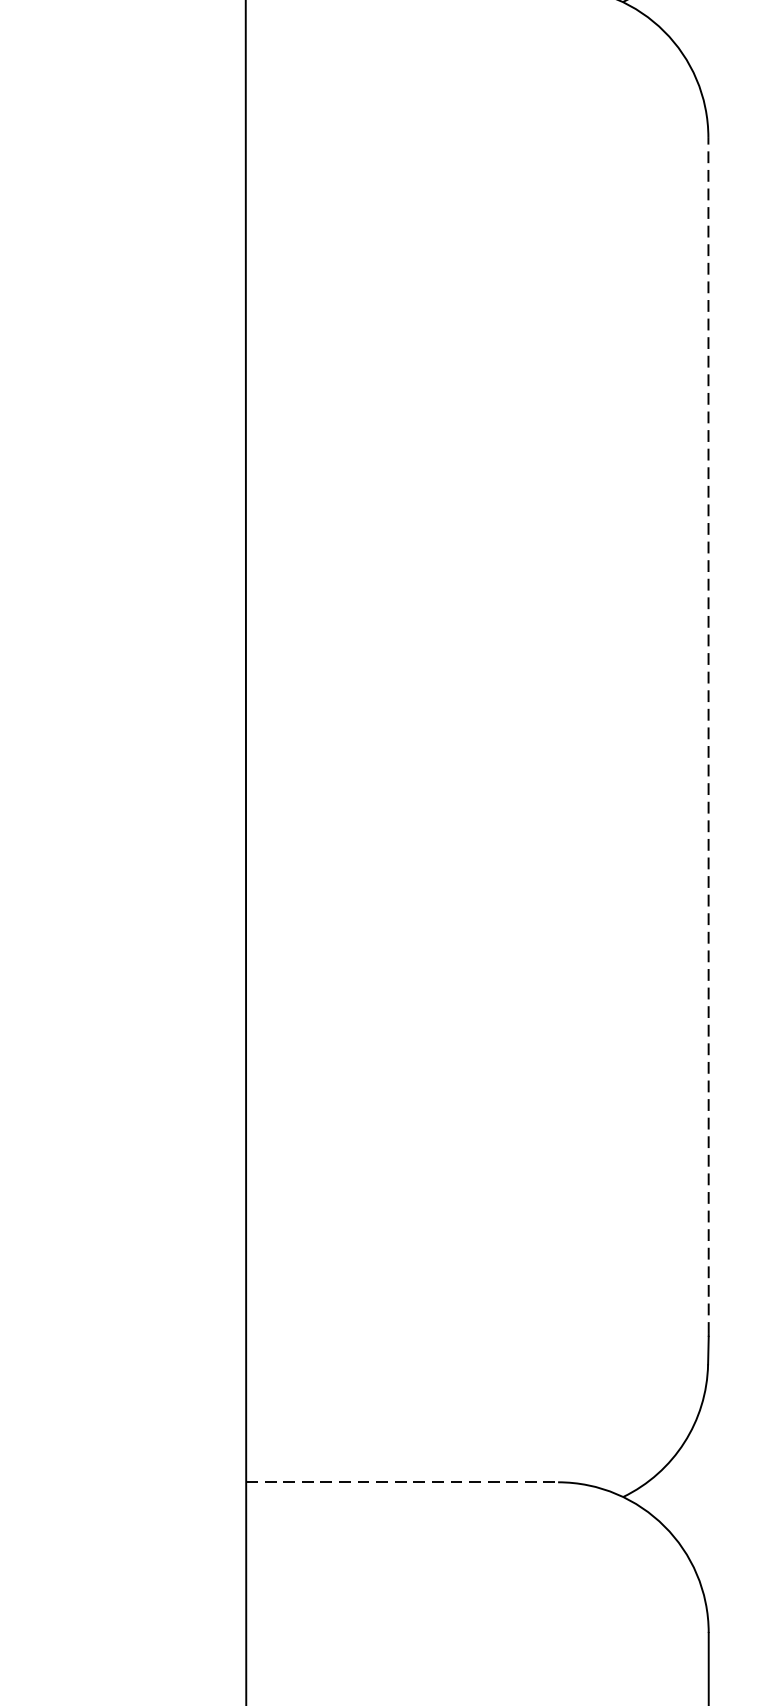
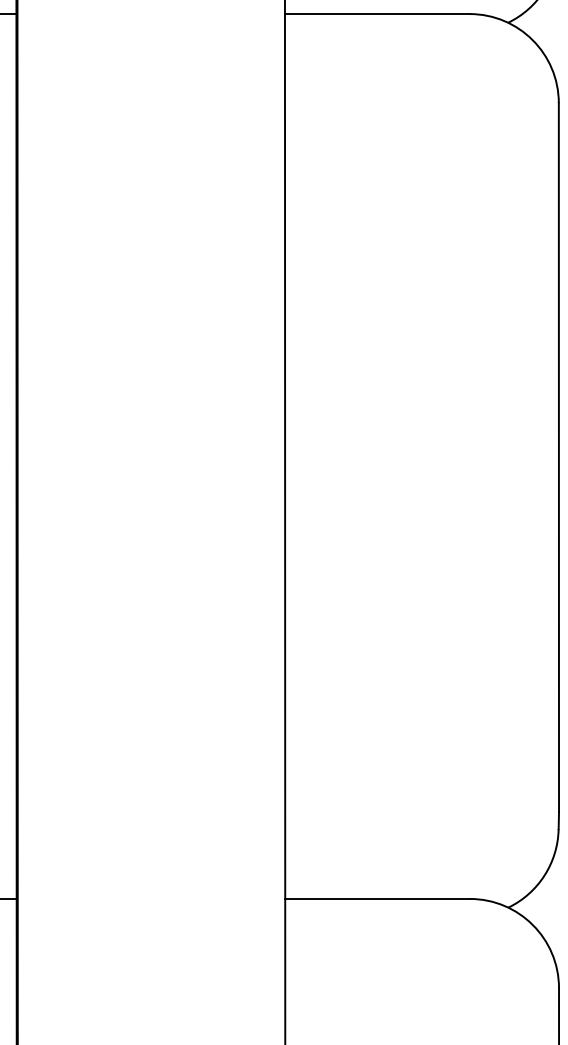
line: (707, 736) -> (558, 457), dashed -> solid
line: (403, 1481) -> (378, 898), dashed -> solid

